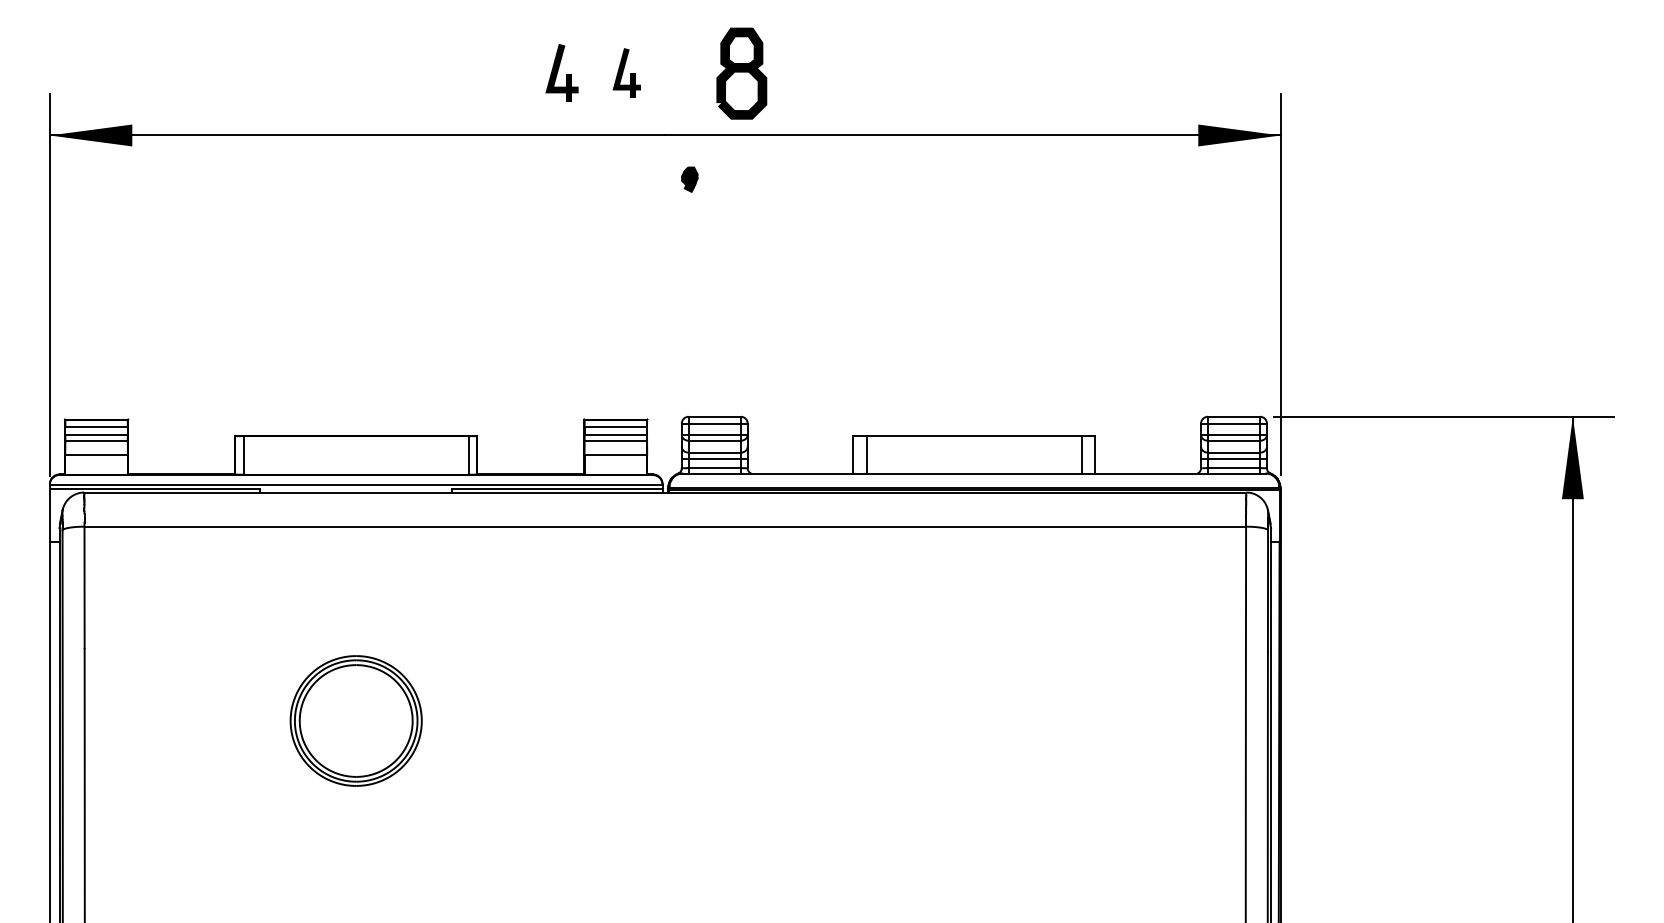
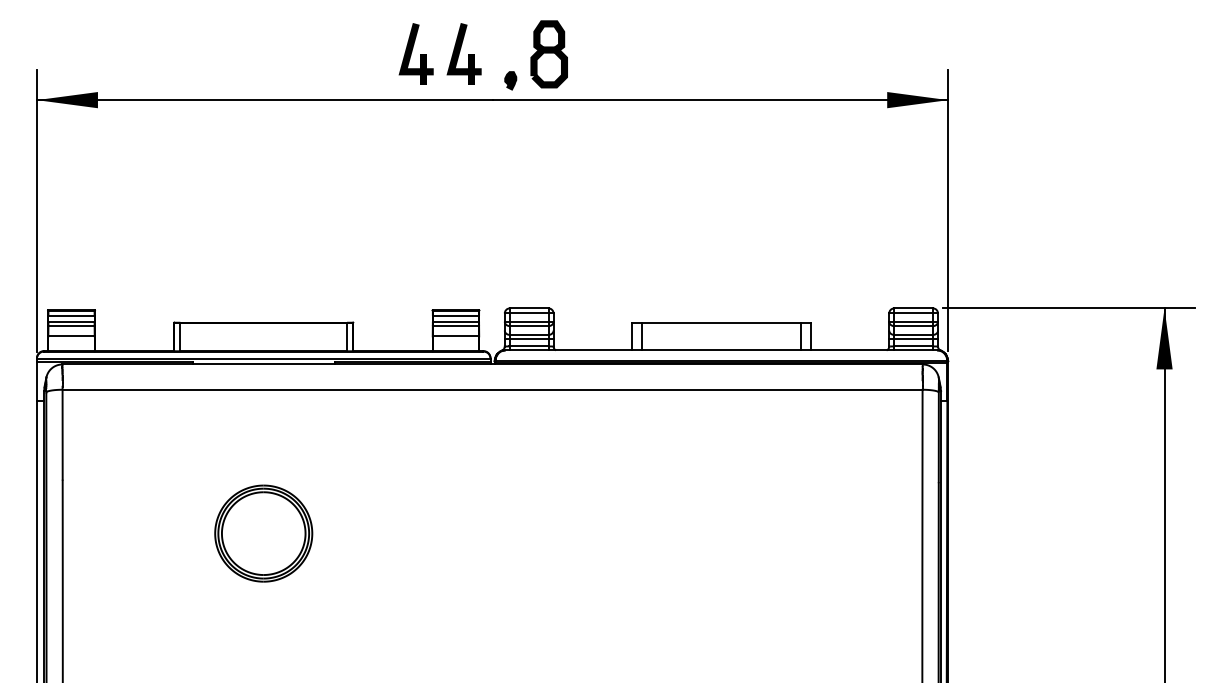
part: (561, 72) -> (415, 53), size x1.43
part: (626, 72) -> (463, 53), size x1.67
part: (689, 179) -> (510, 80), moved

